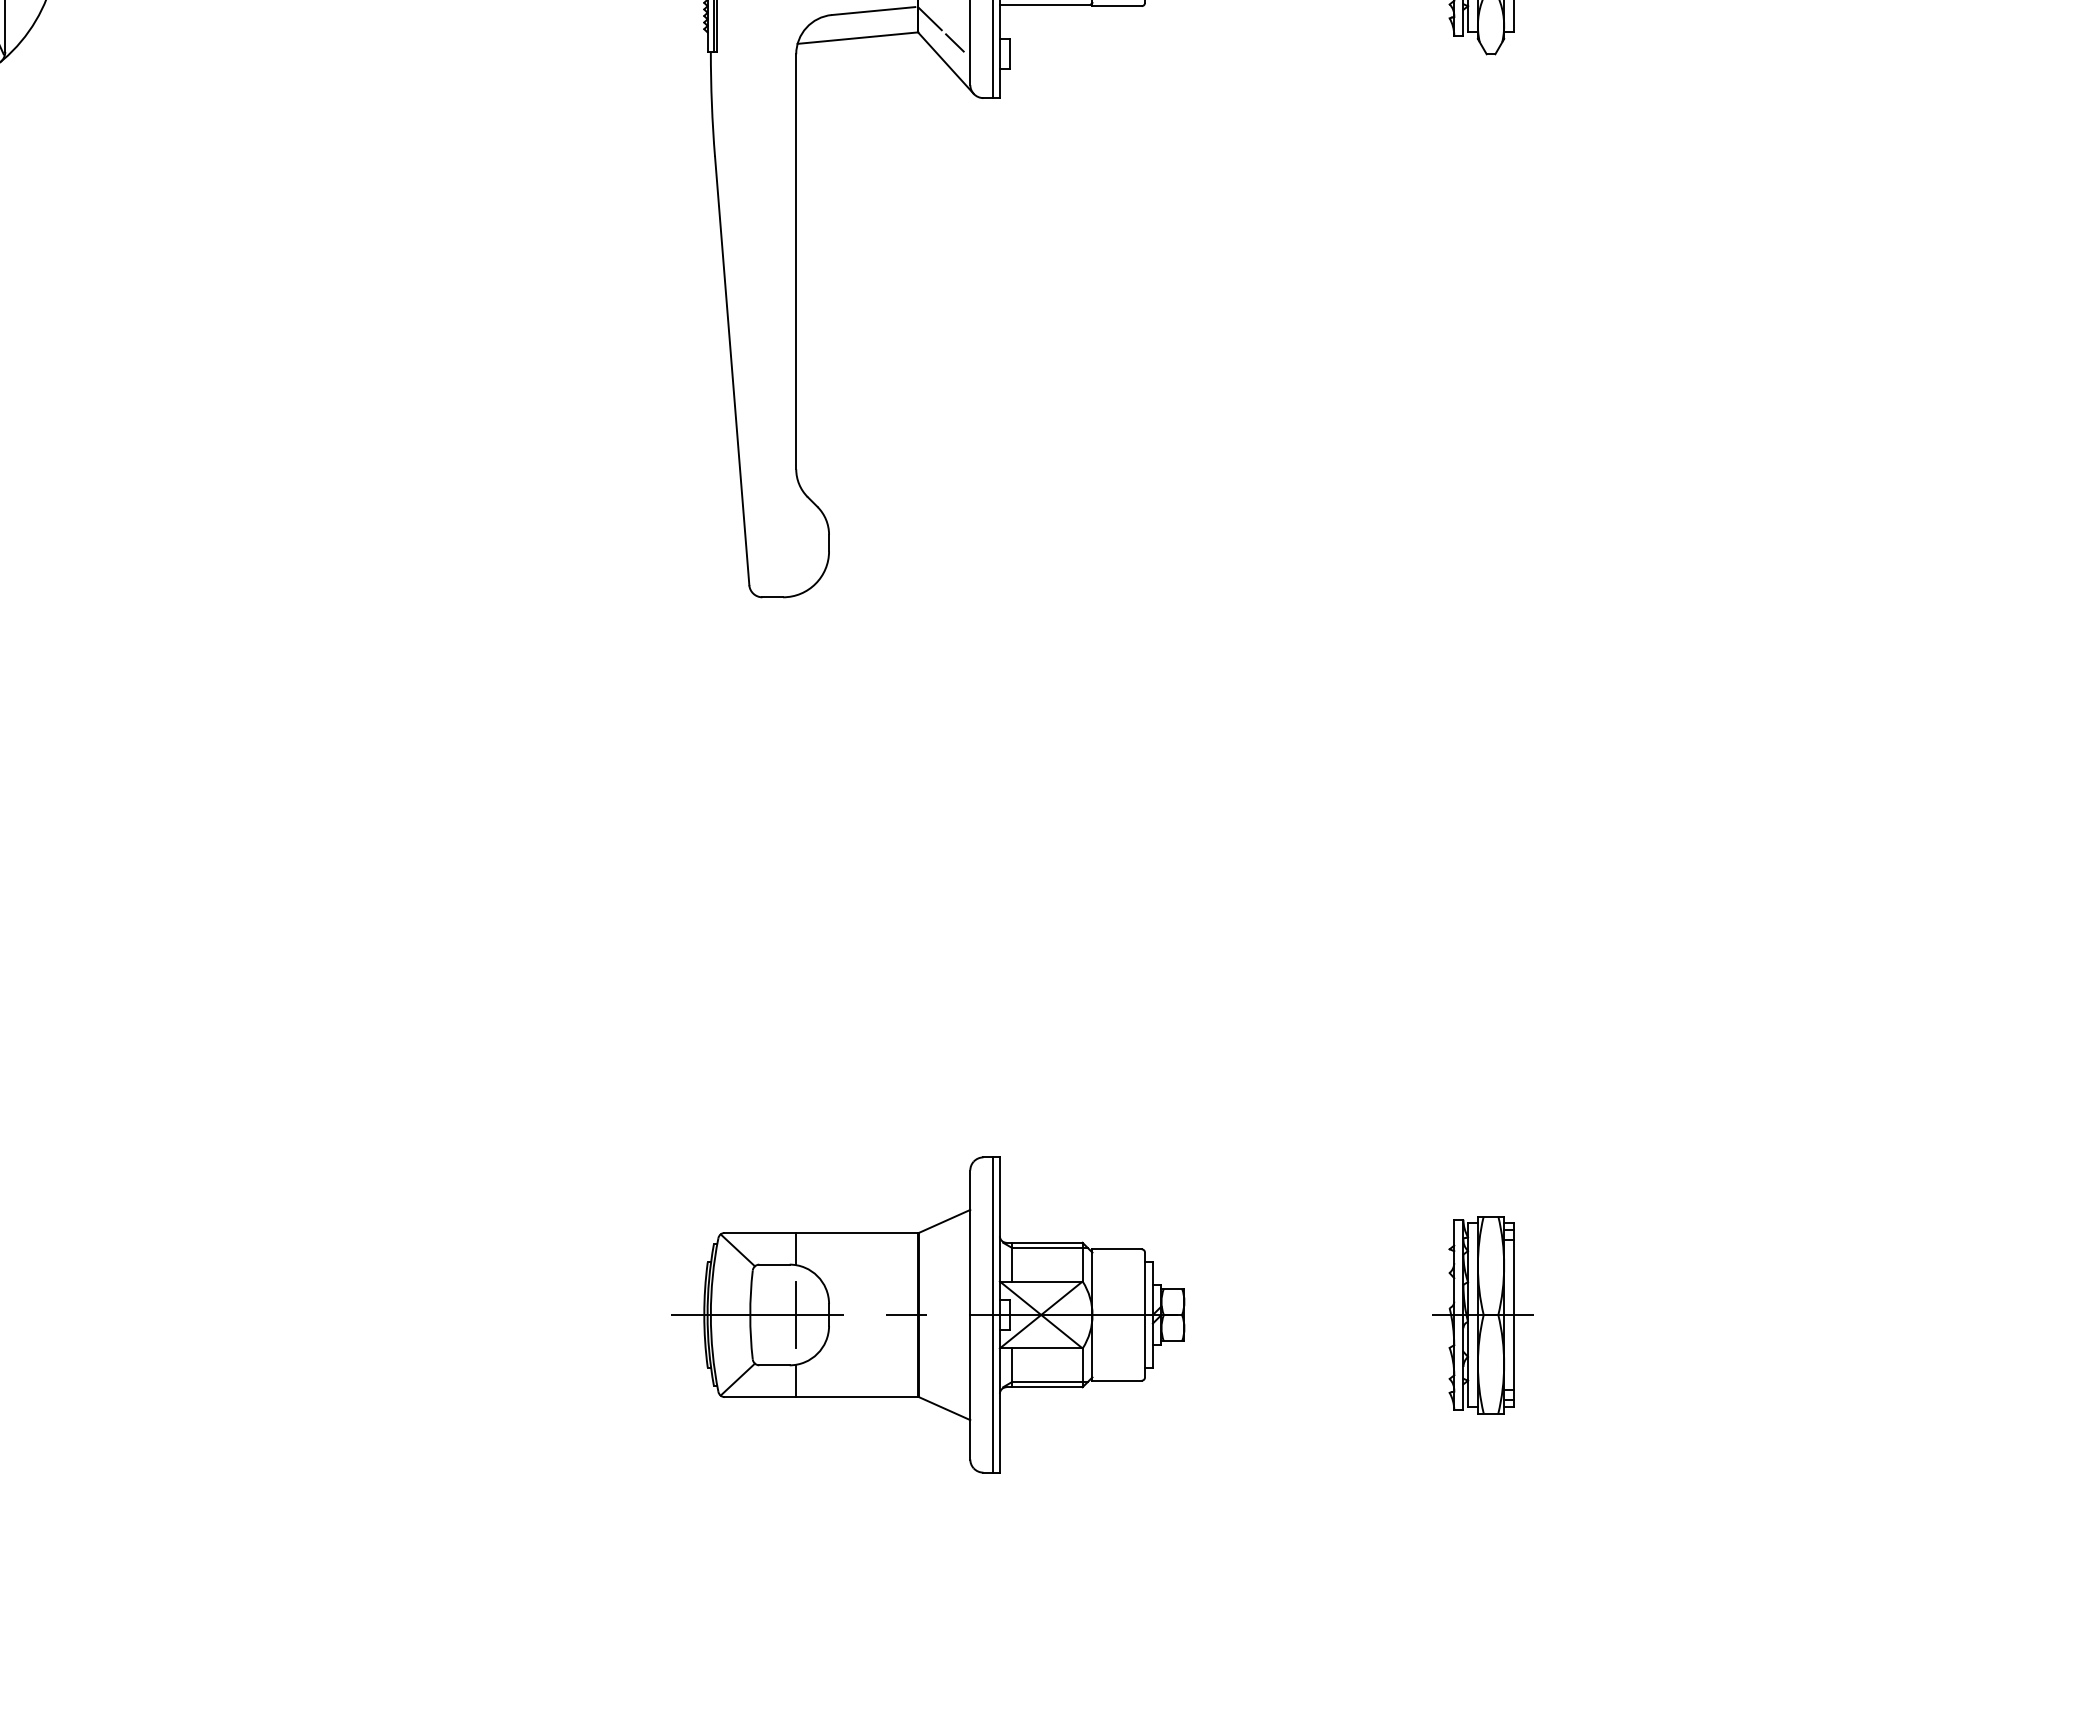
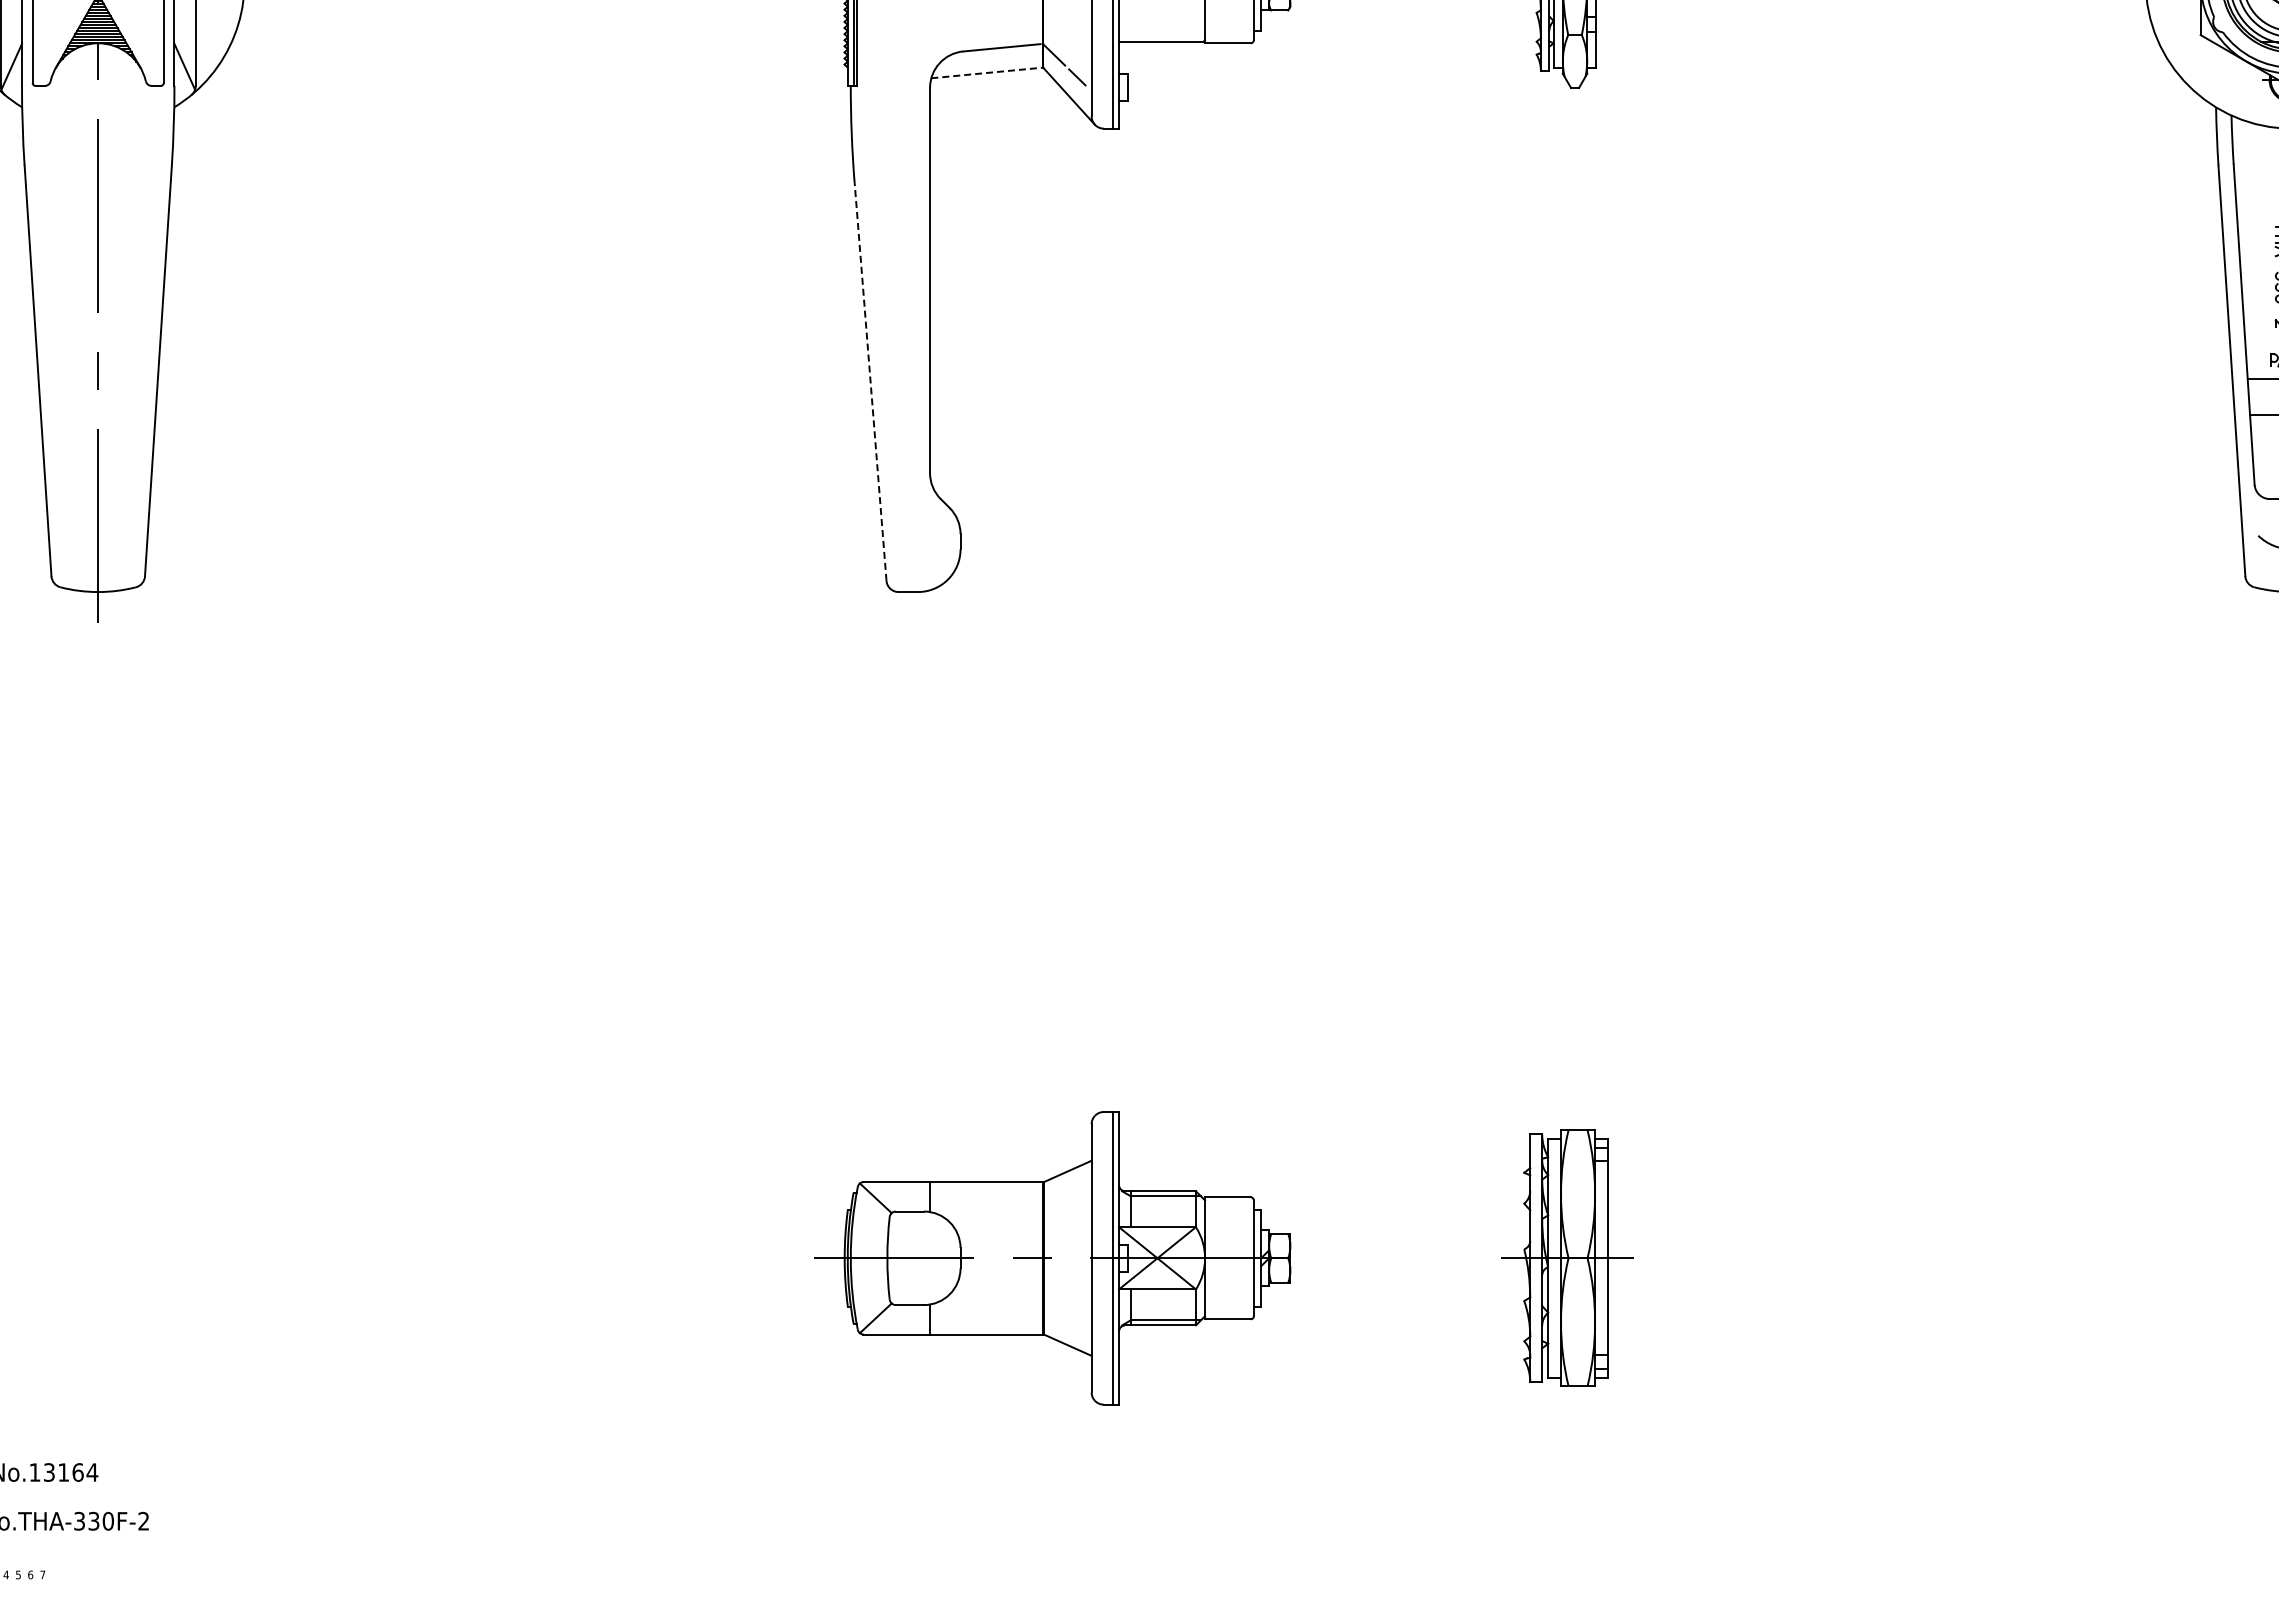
line: (858, 37) -> (987, 72), solid -> dashed
line: (732, 370) -> (870, 381), solid -> dashed
line: (796, 1314) -> (930, 1257), removed
part: (1482, 1315) -> (1567, 1258), size x1.4

